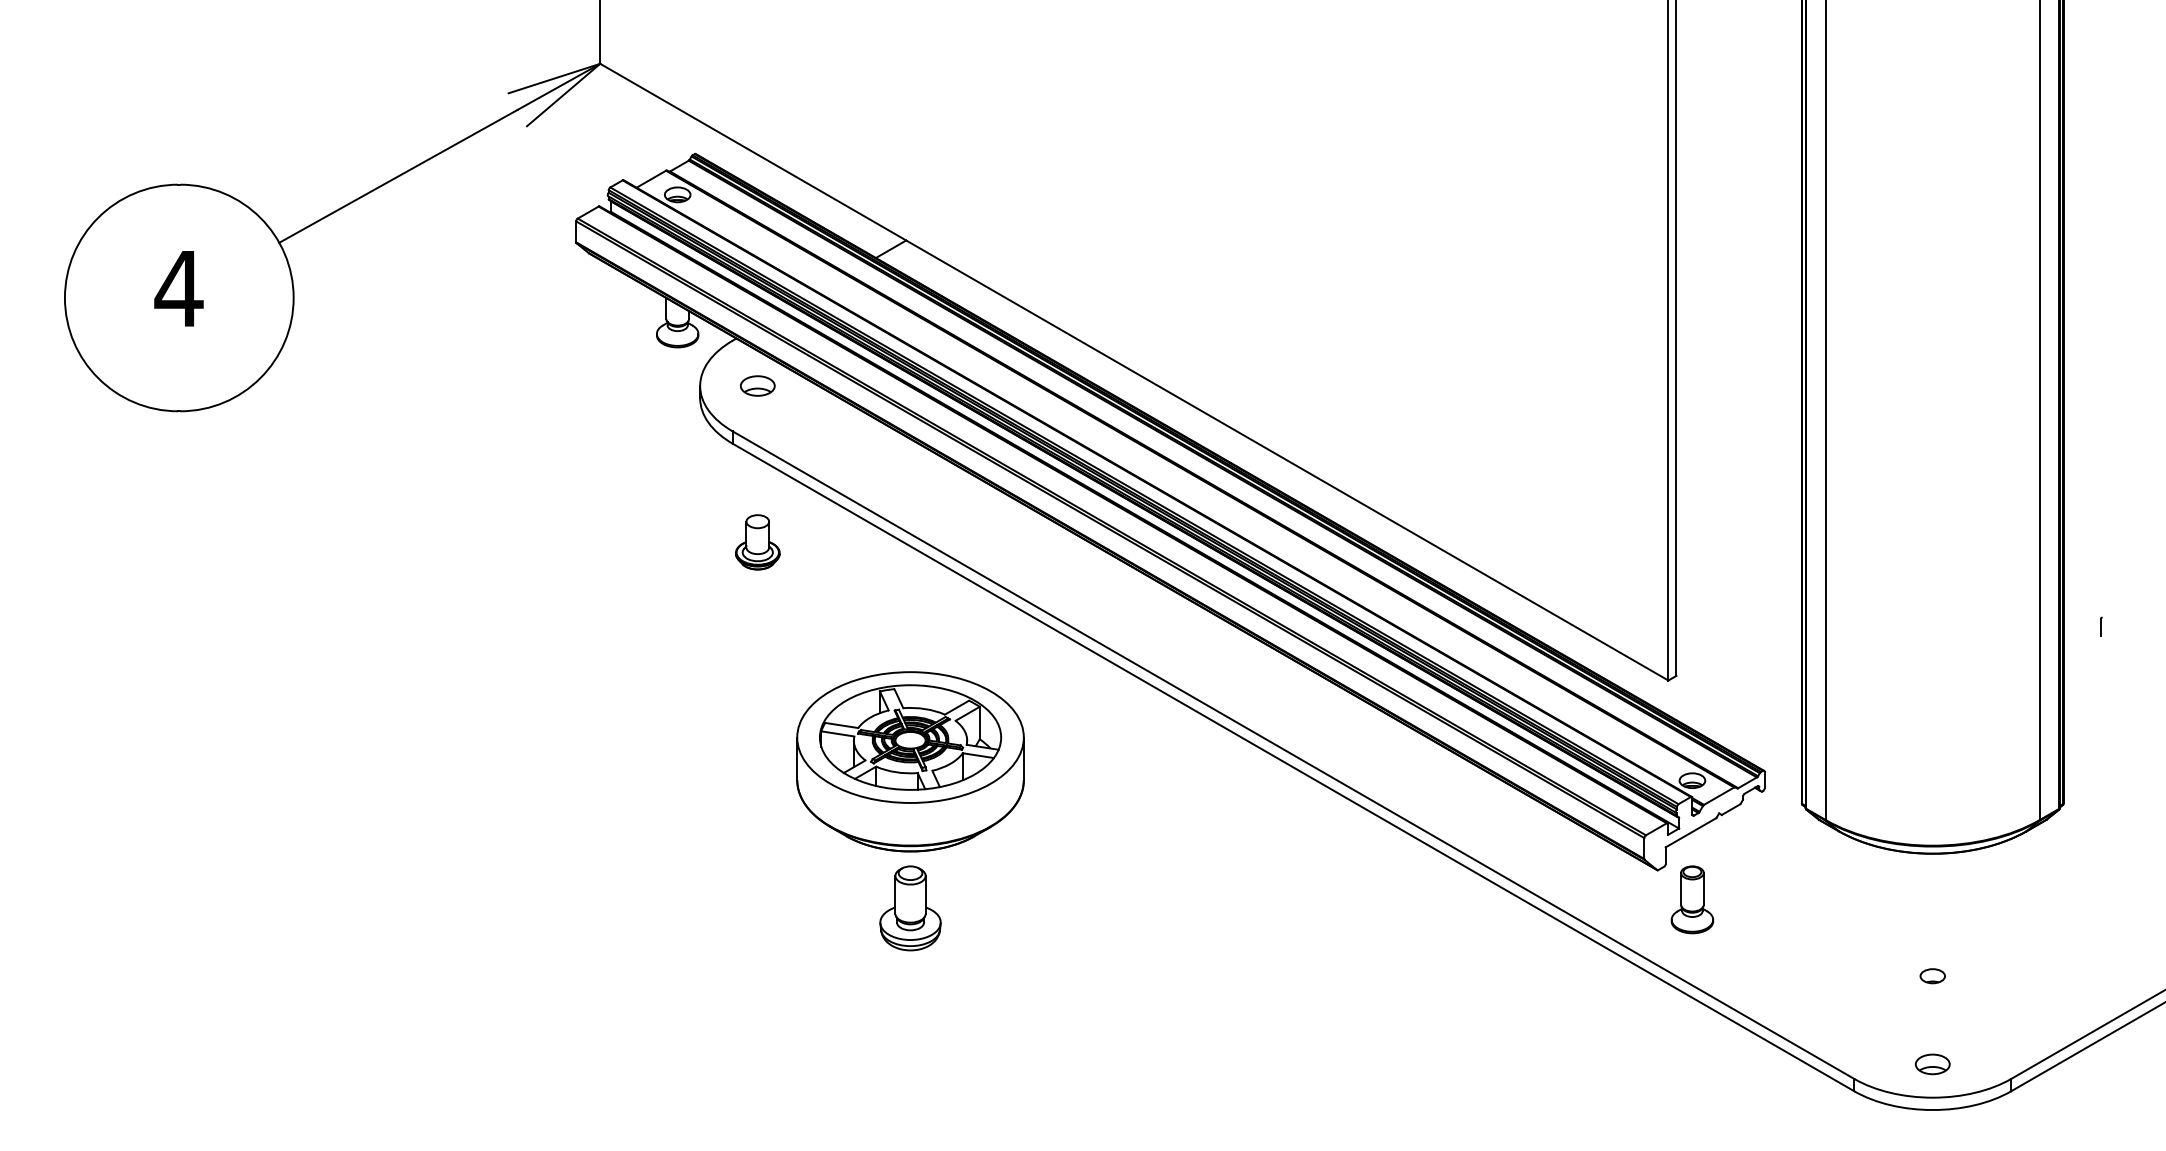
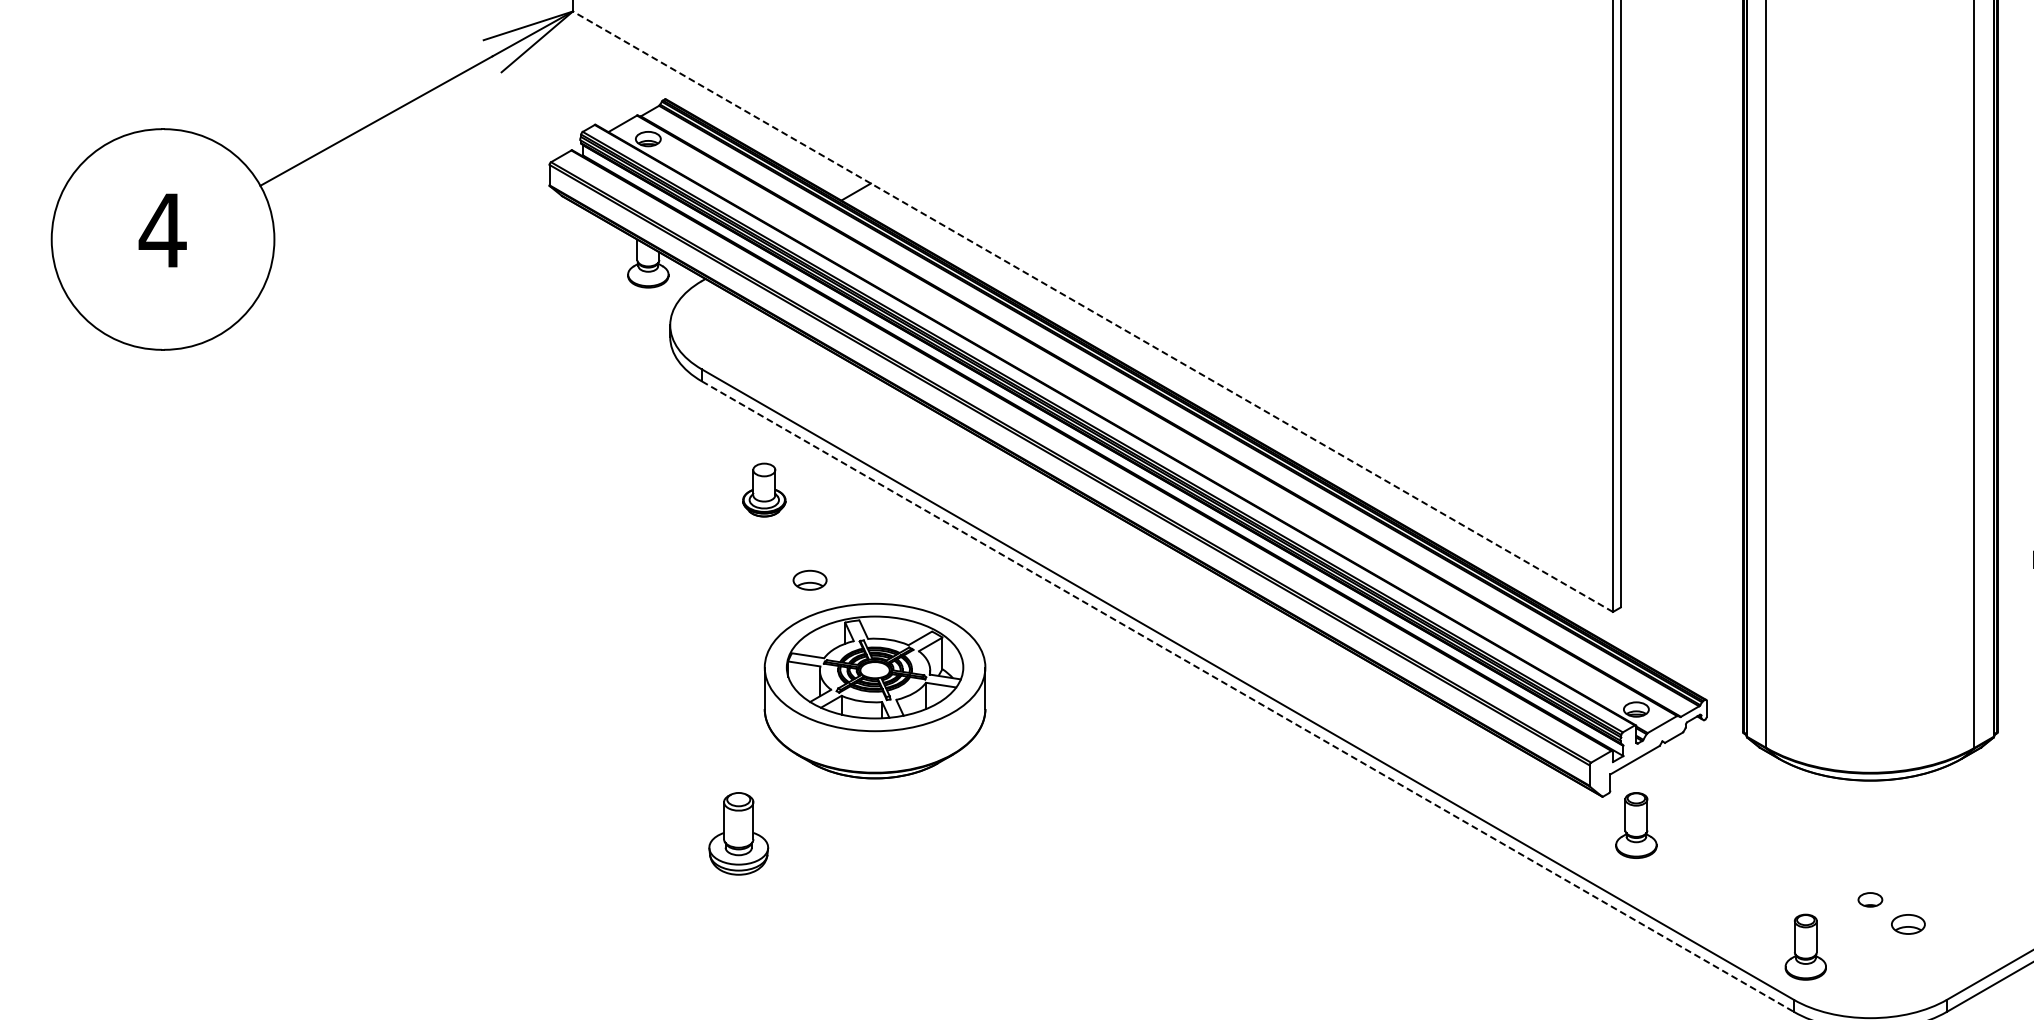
line: (1134, 372) -> (1093, 312), solid -> dashed
part: (757, 385) -> (809, 579), moved
part: (757, 542) -> (764, 490), moved
line: (1293, 767) -> (1247, 696), solid -> dashed
part: (910, 908) -> (738, 833), moved
part: (1866, 1024) -> (1805, 946), added
part: (1932, 1064) -> (1908, 924), moved

